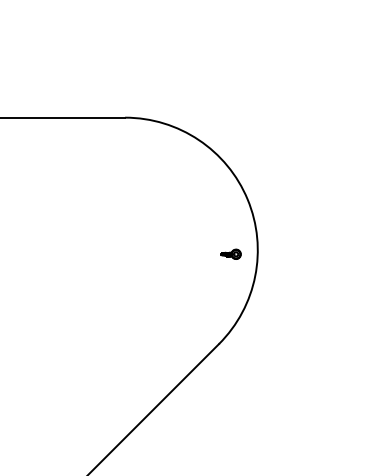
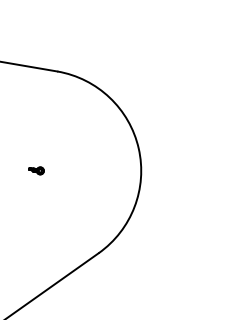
part: (230, 253) -> (36, 169), moved

